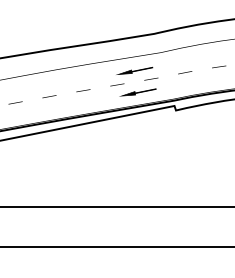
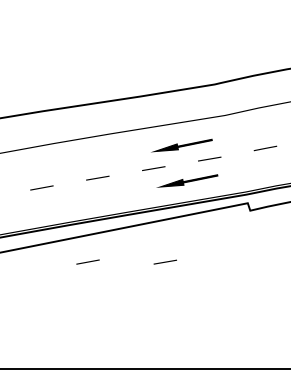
line: (77, 141) -> (88, 261), added
line: (124, 141) -> (165, 261), added

